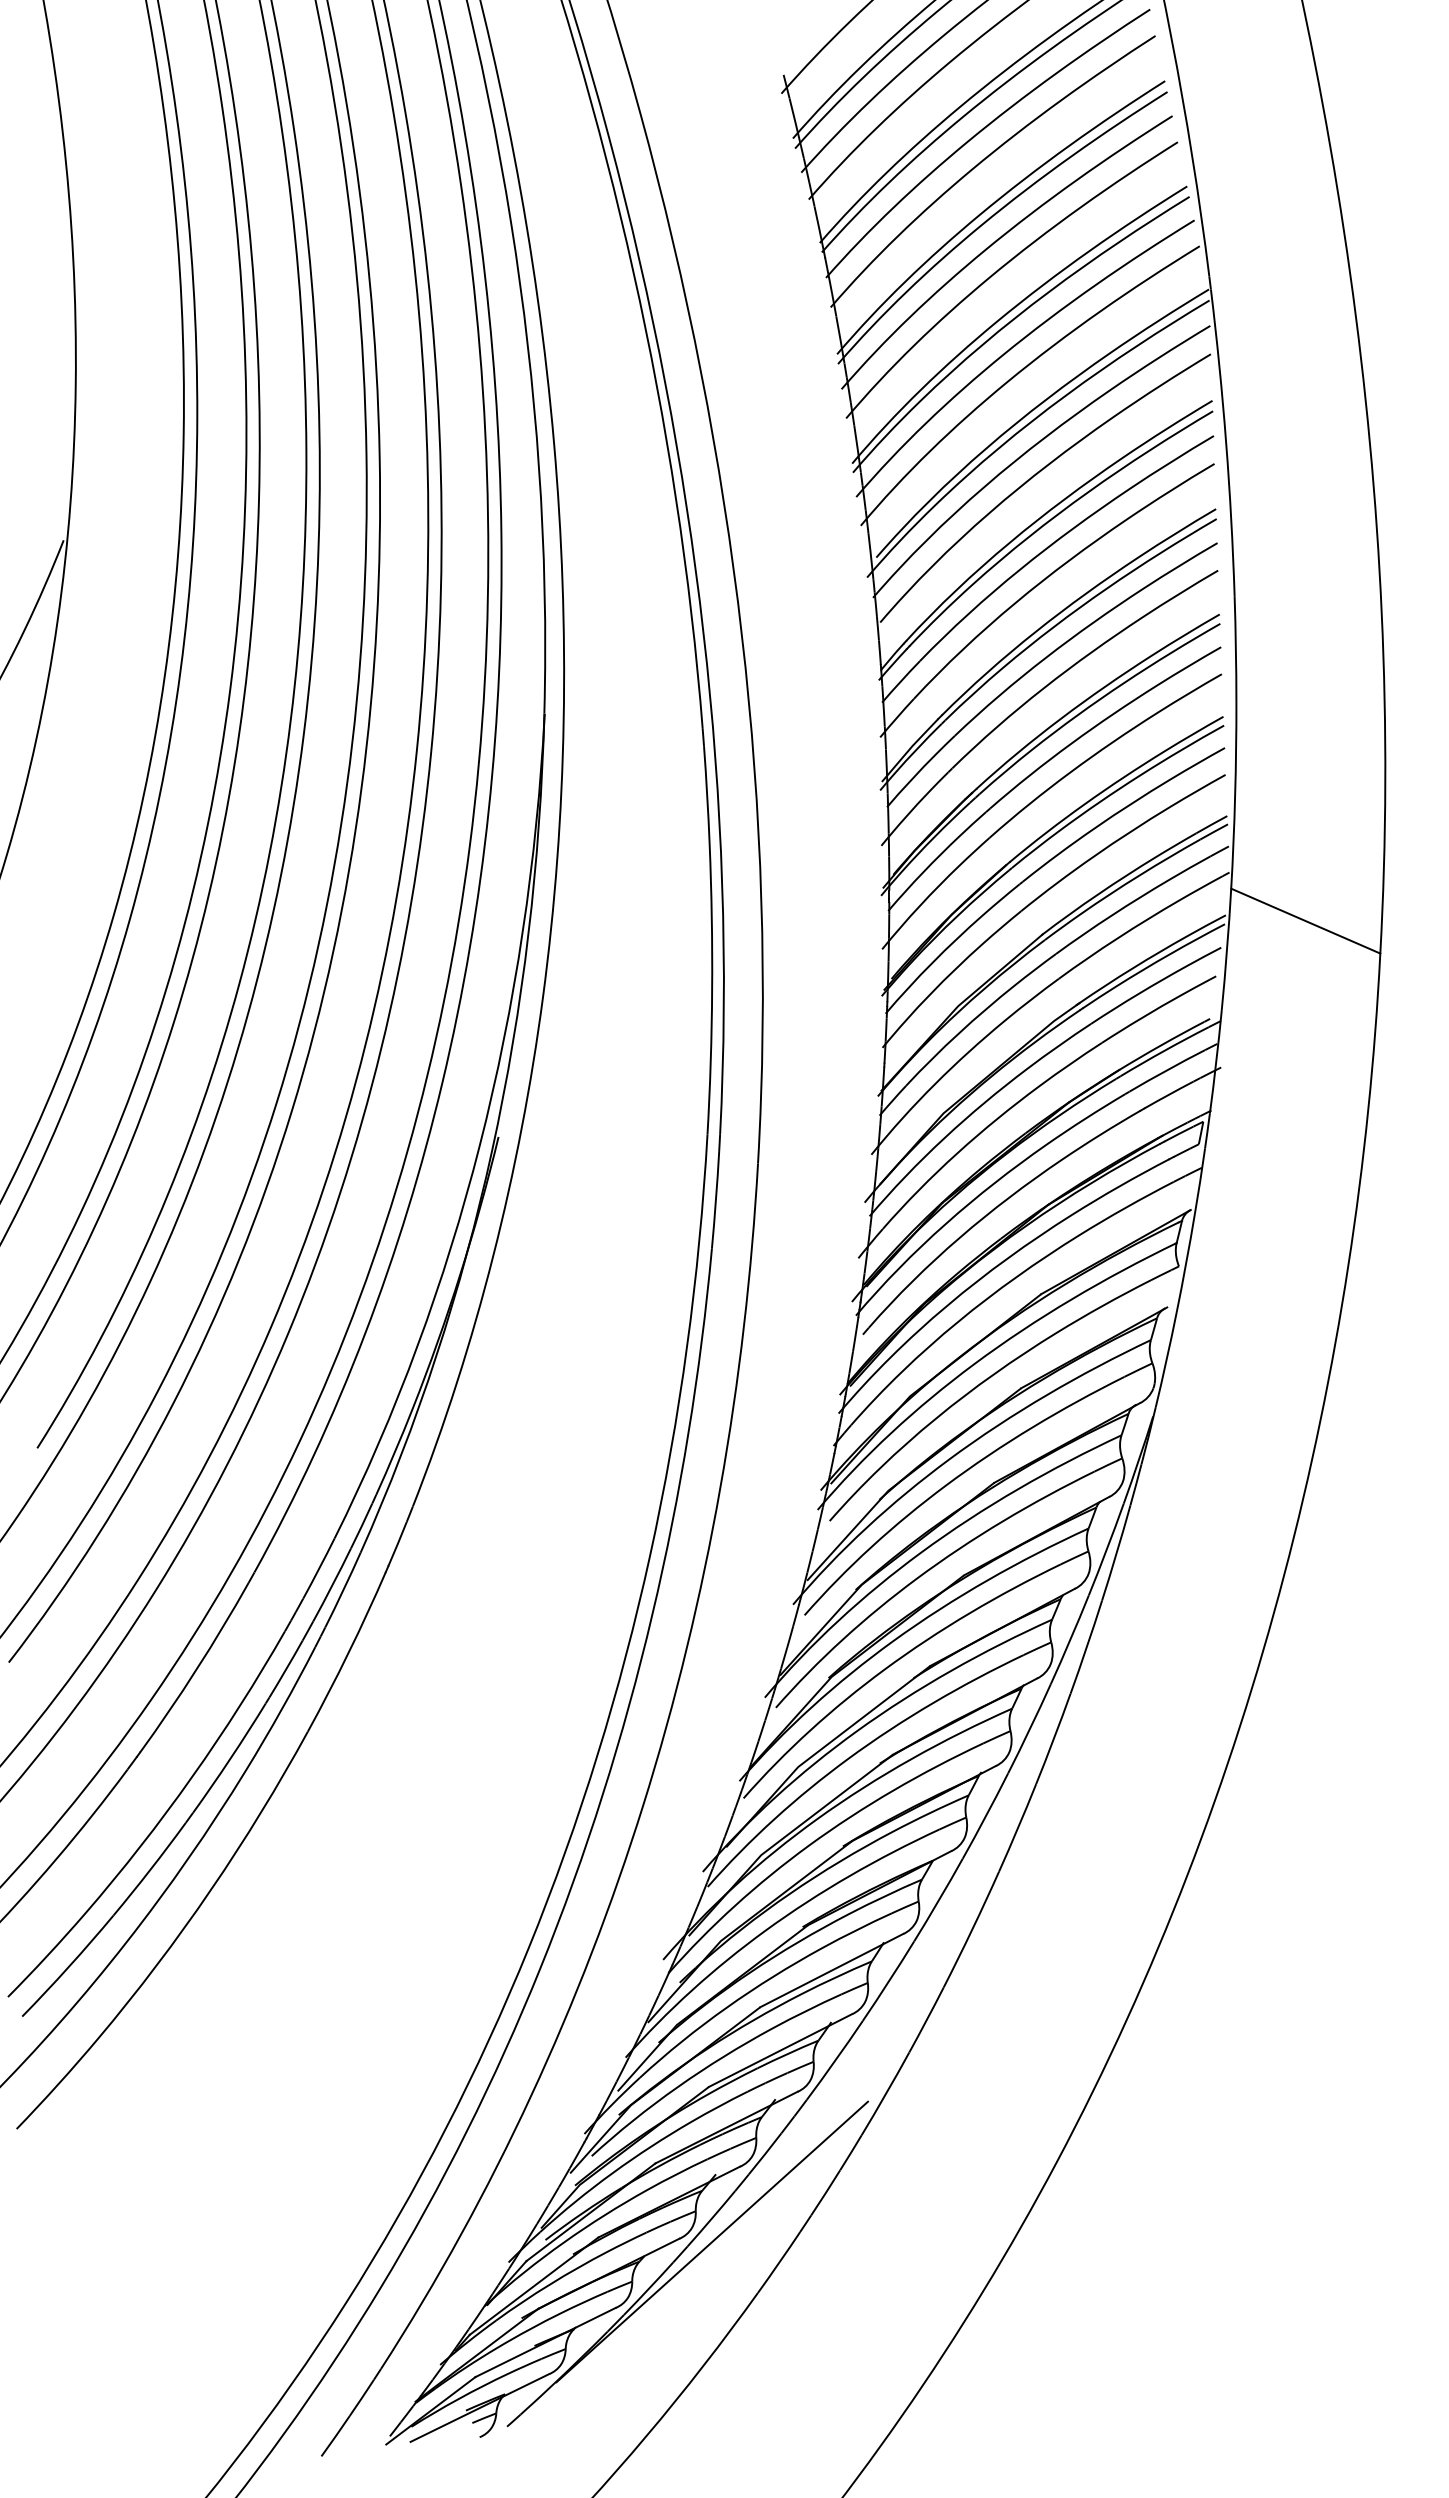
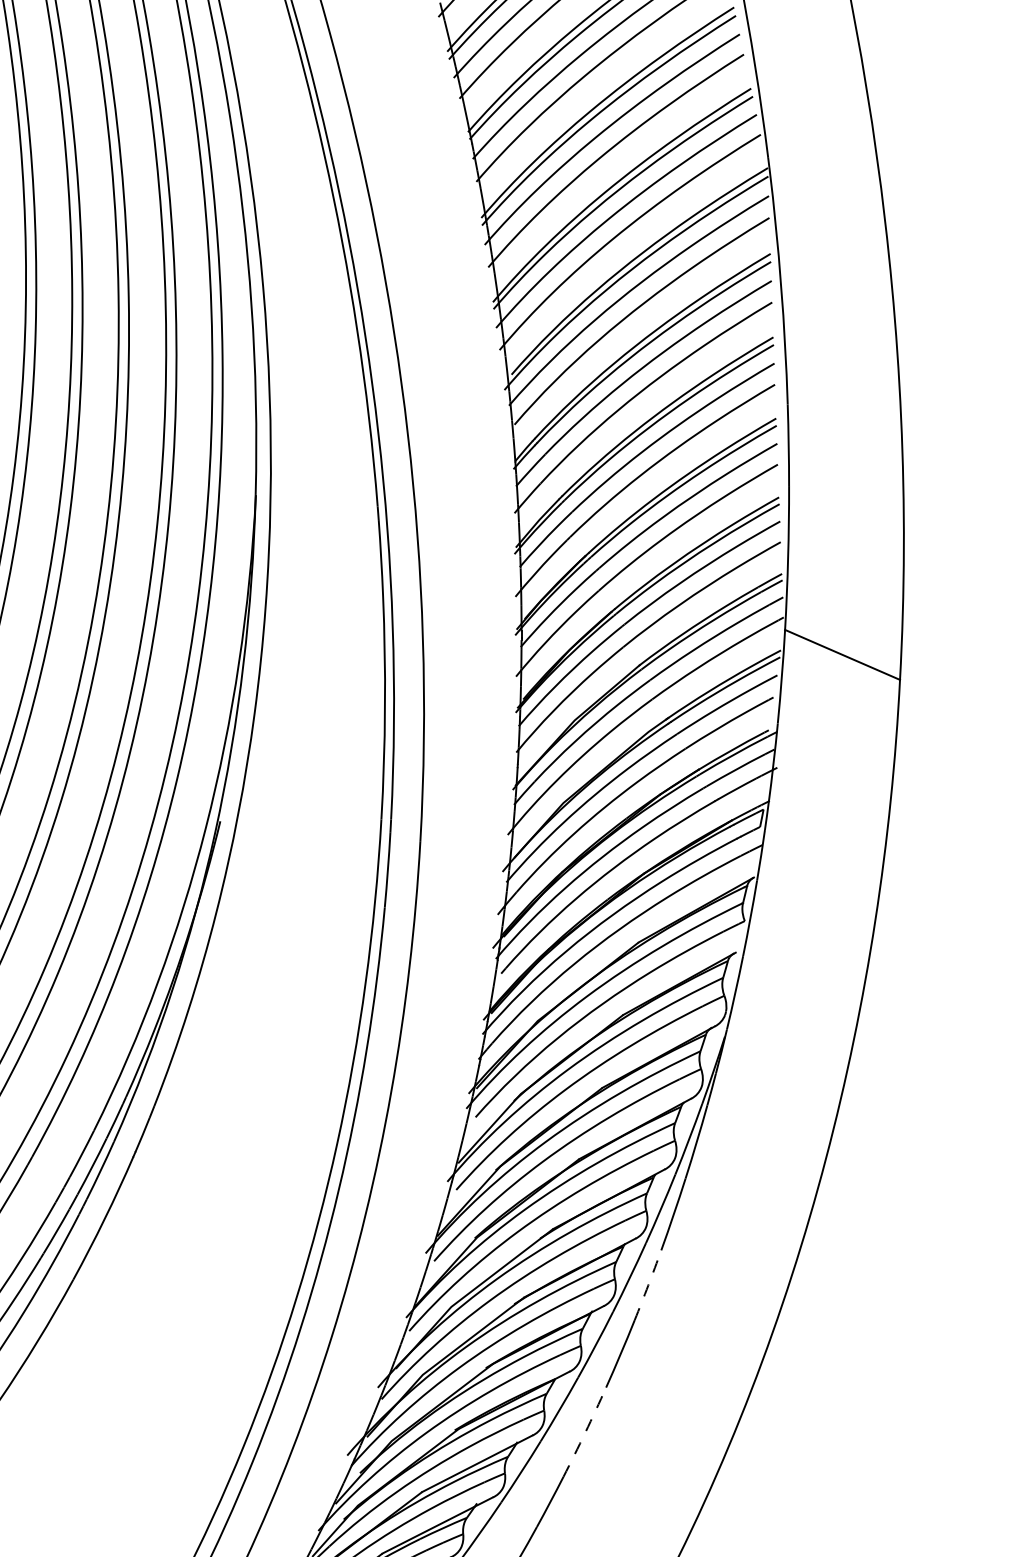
arc: (1053, 1739) -> (648, 1285), solid -> dashed
arc: (972, 1929) -> (585, 1432), solid -> dashed

